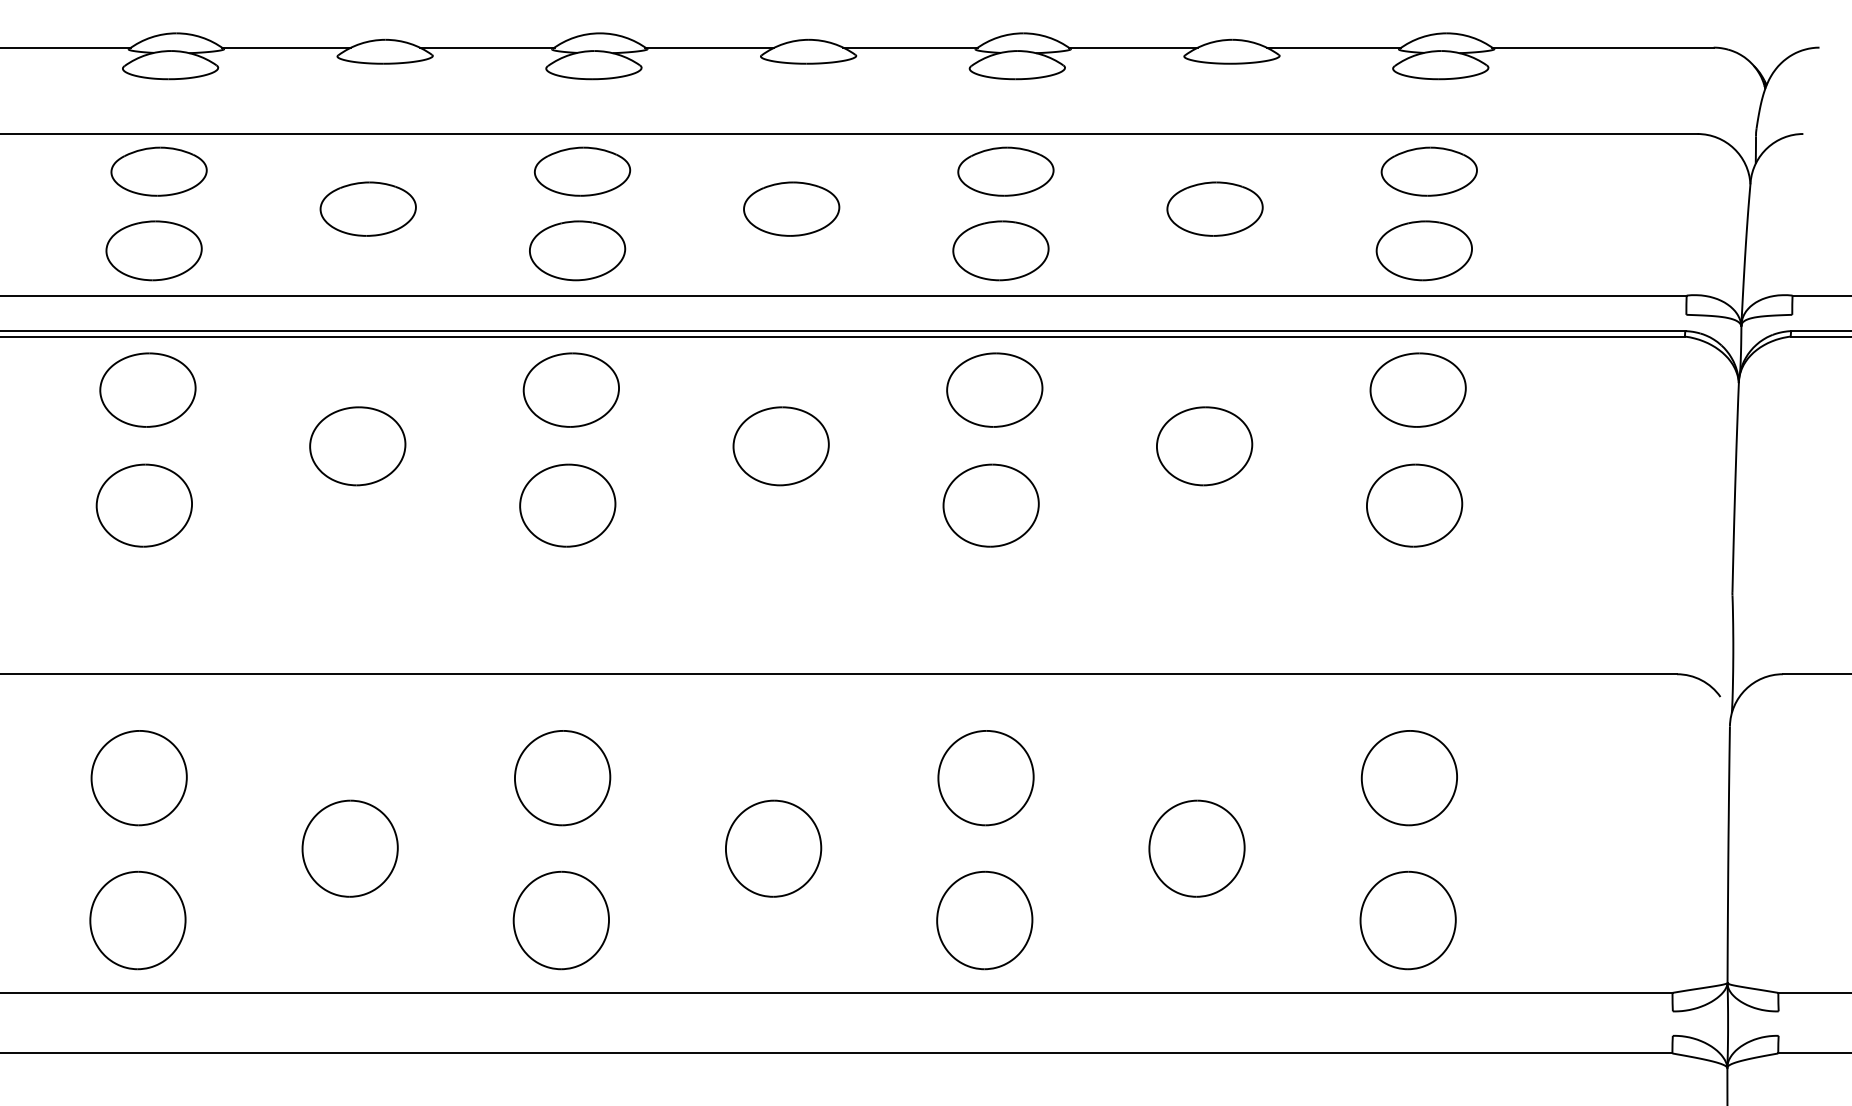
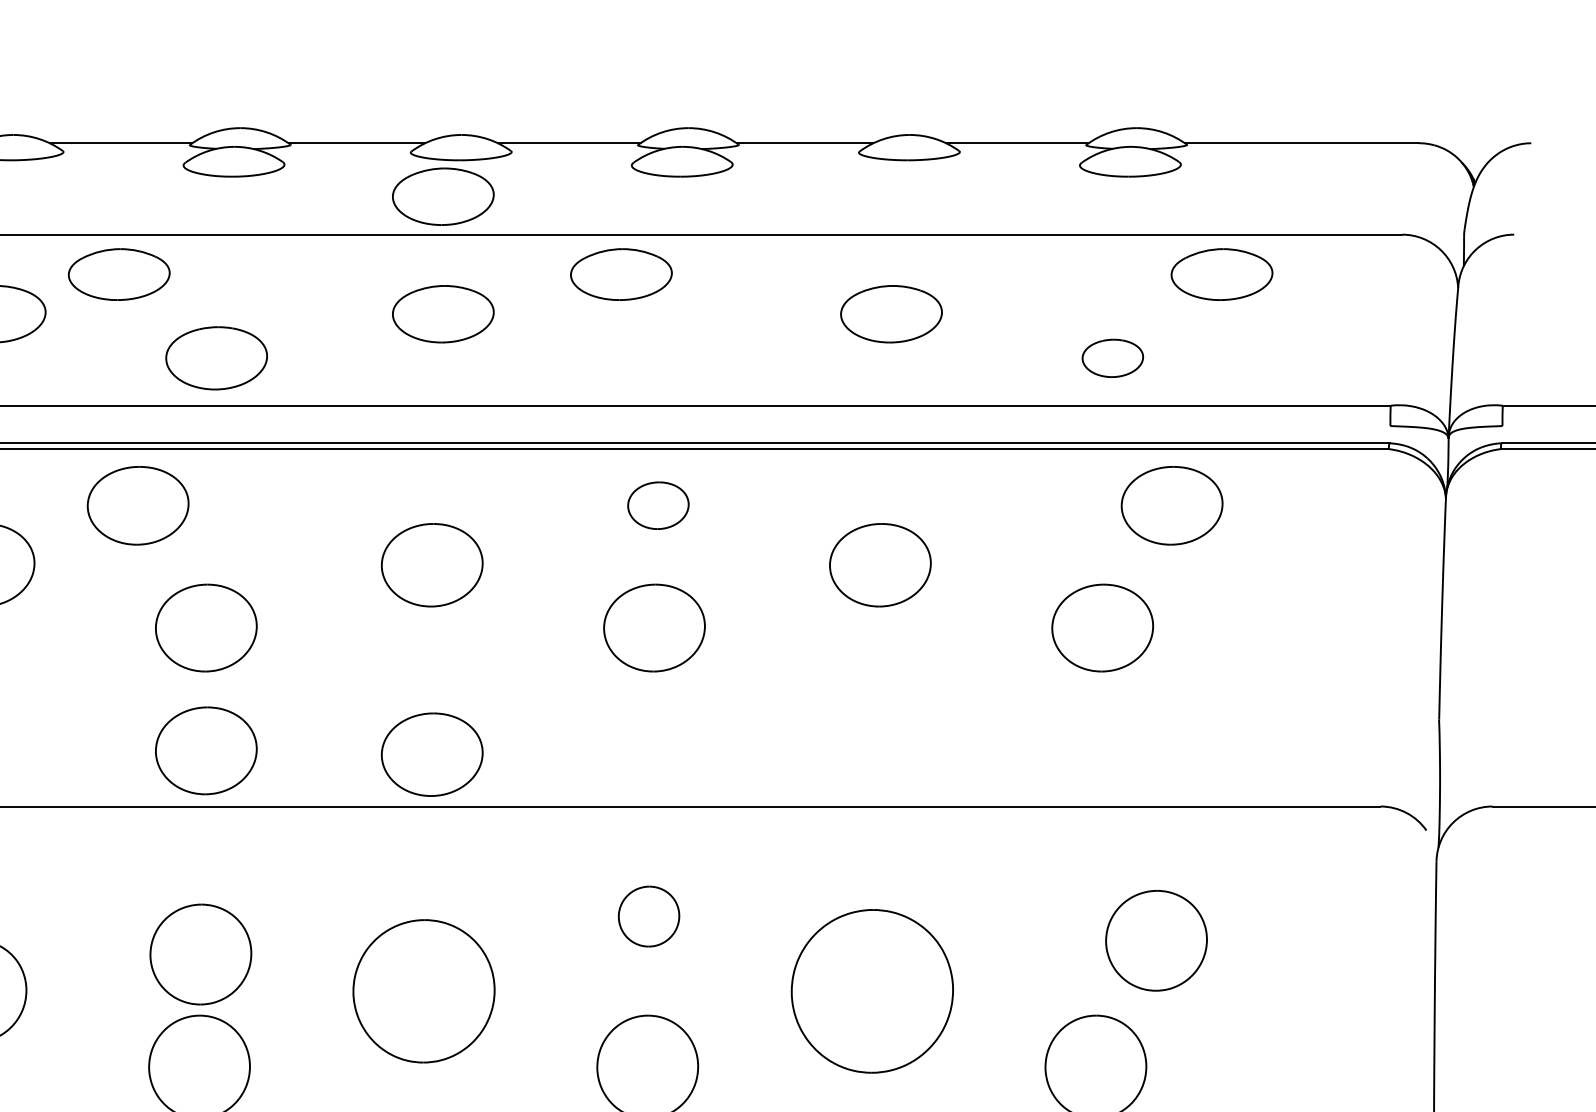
part: (791, 97) -> (443, 196), added
part: (582, 171) -> (119, 274), moved
part: (1005, 171) -> (620, 274), moved
part: (1428, 171) -> (1221, 274), moved
part: (1000, 250) -> (664, 357), removed
part: (1423, 250) -> (1112, 357), size x0.6
part: (570, 389) -> (137, 505), moved
part: (994, 389) -> (658, 505), size x0.6
part: (1417, 389) -> (1171, 505), moved
part: (567, 621) -> (206, 750), added
part: (780, 625) -> (431, 754), added
part: (562, 778) -> (200, 954), moved
part: (985, 778) -> (648, 916), size x0.6
part: (1408, 778) -> (1155, 941), moved
part: (773, 848) -> (424, 990), size x1.4
part: (1196, 848) -> (871, 990), size x1.6

